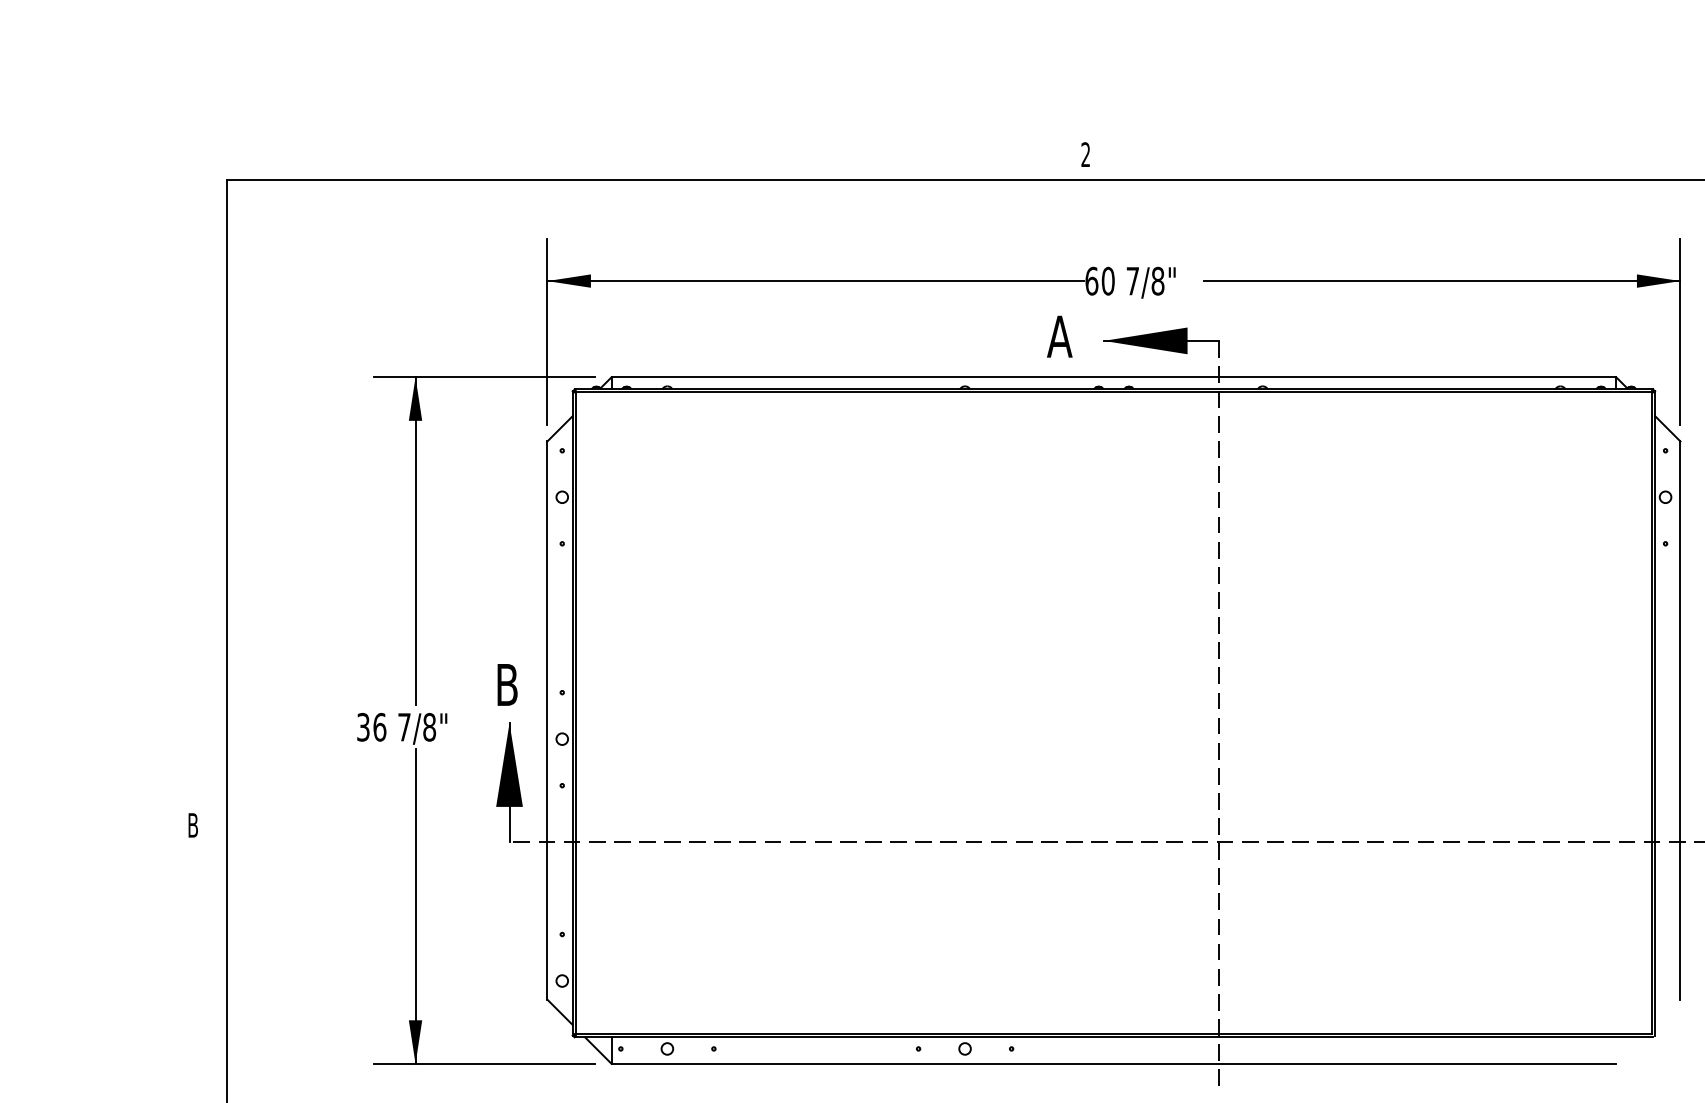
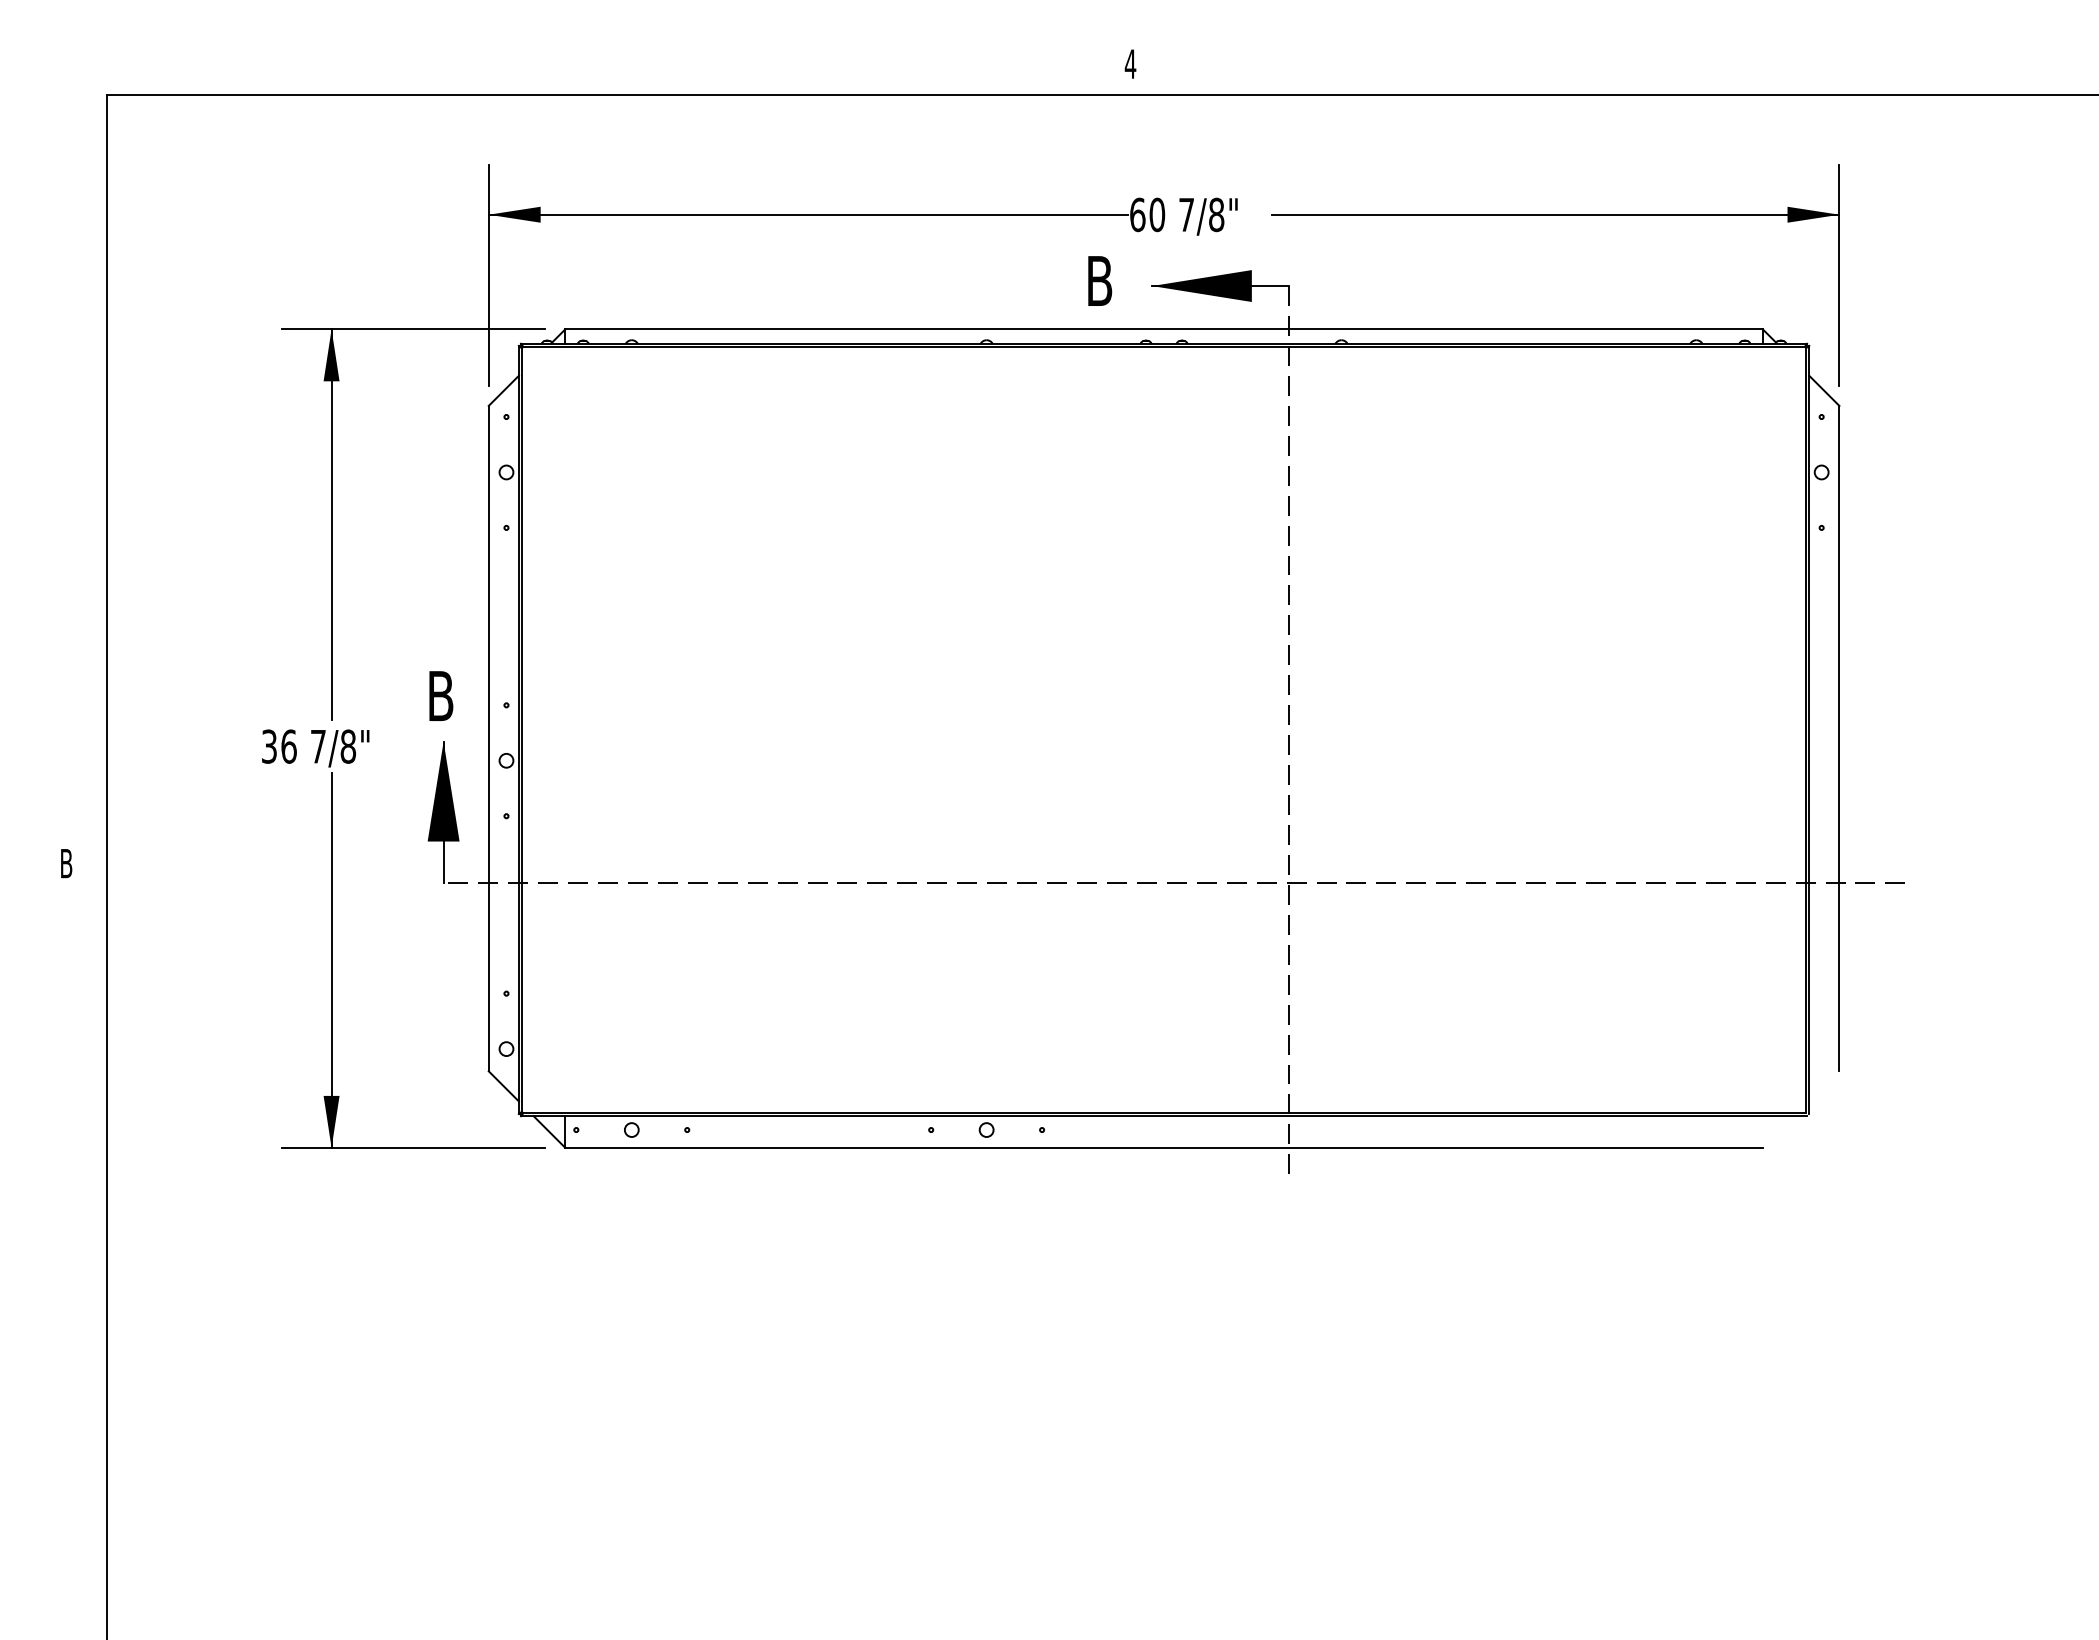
text: (1085, 154) -> (1130, 63), 2 -> 4
text: (1059, 336) -> (1099, 280), A -> B

